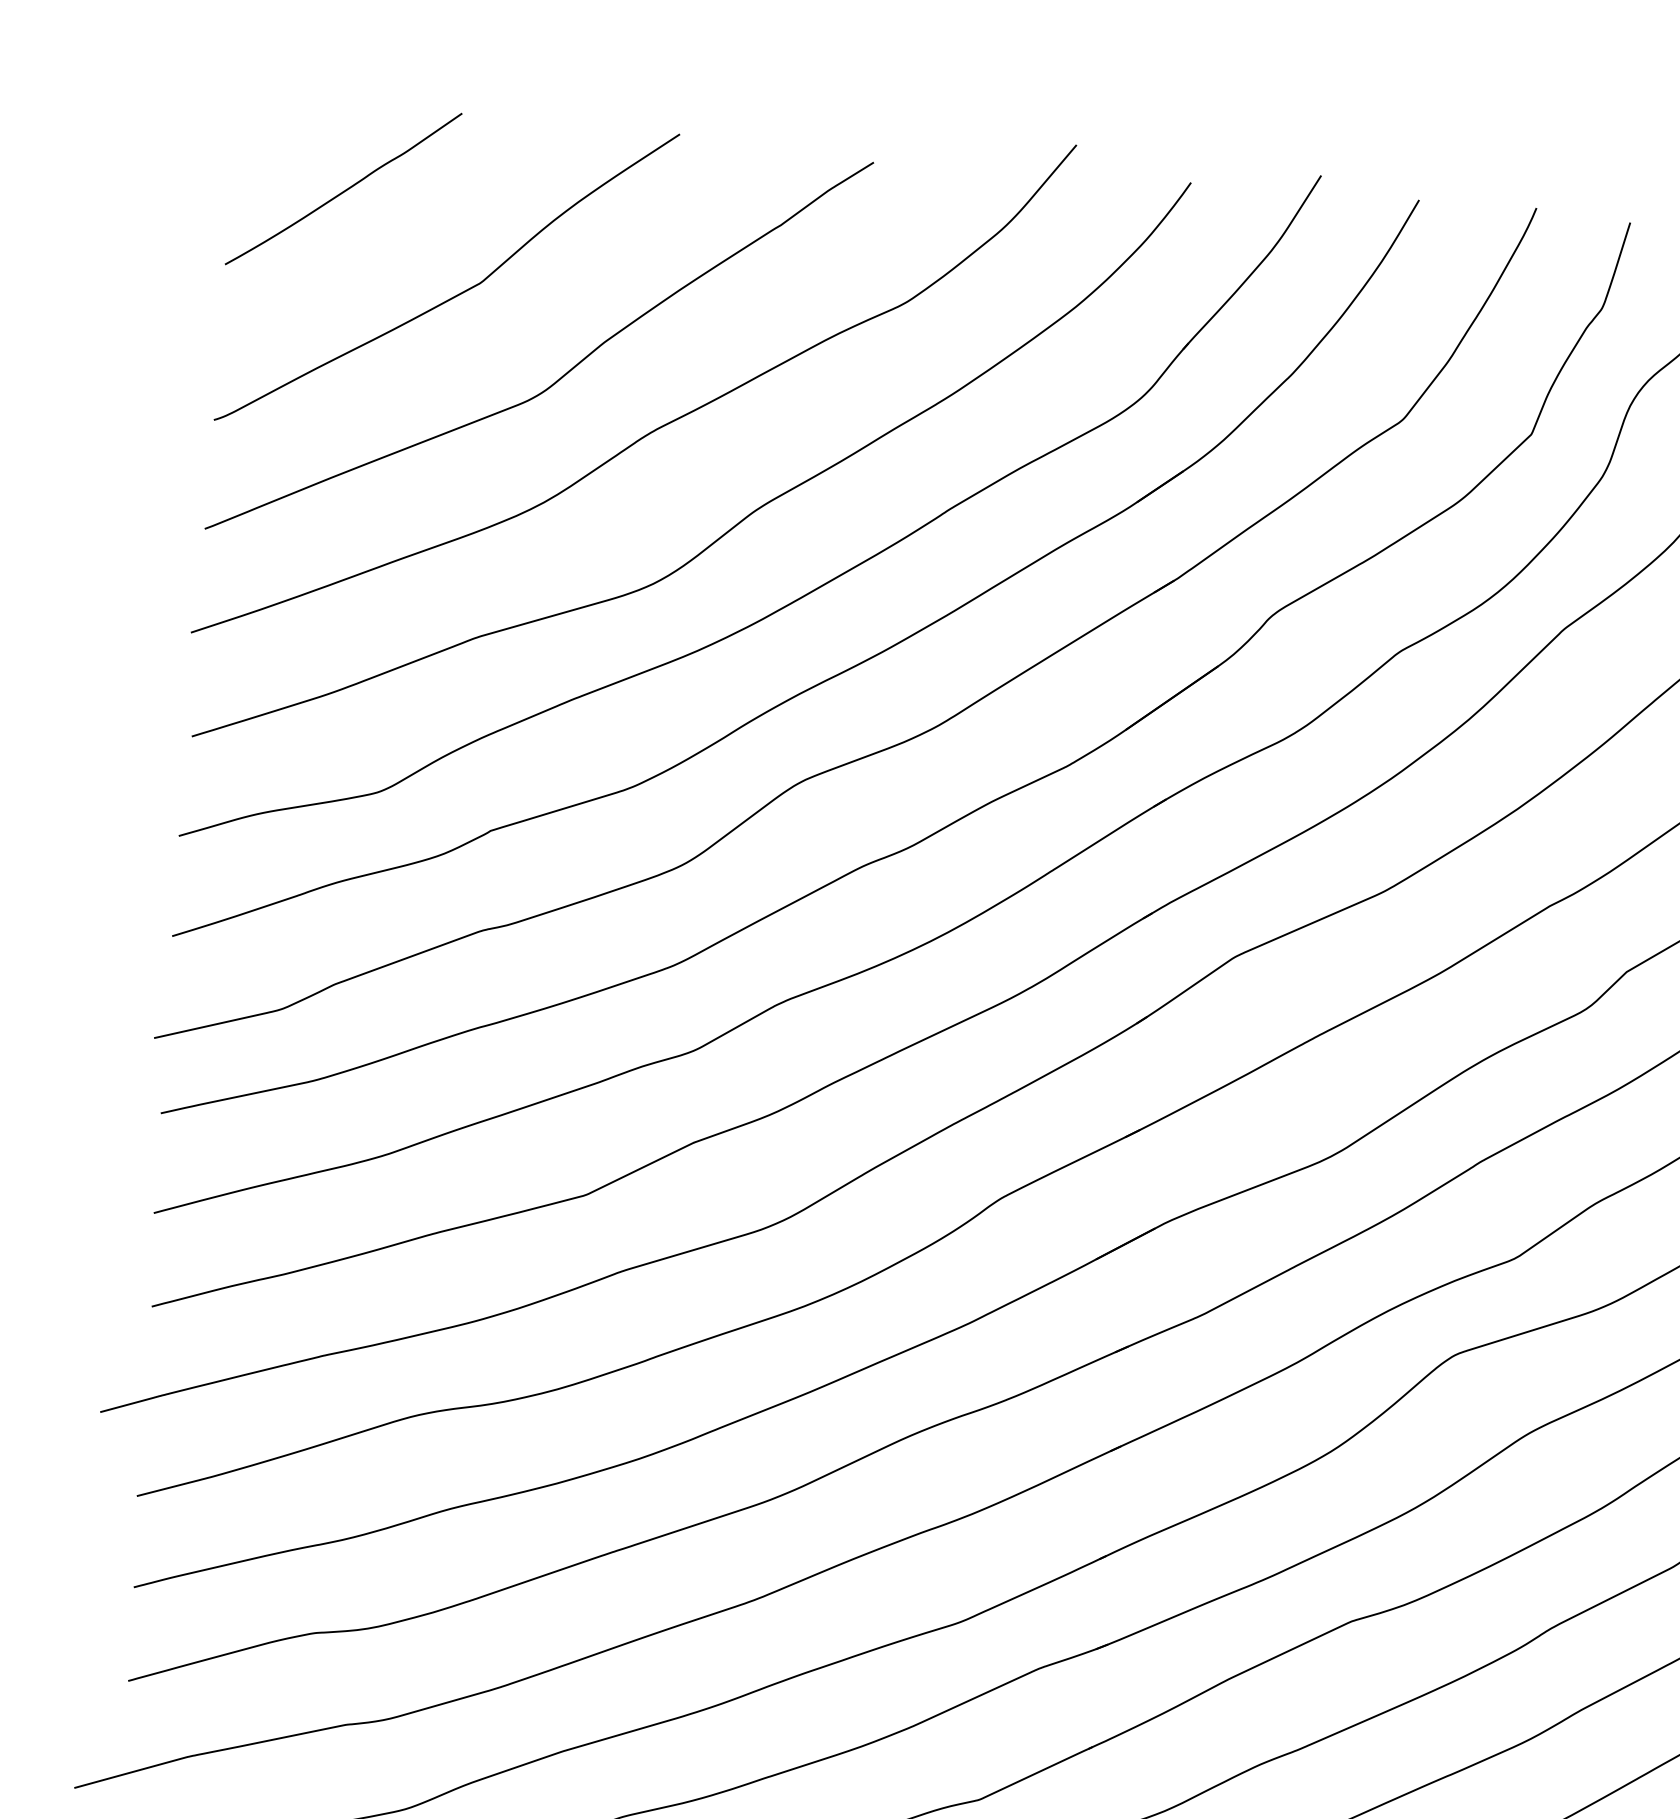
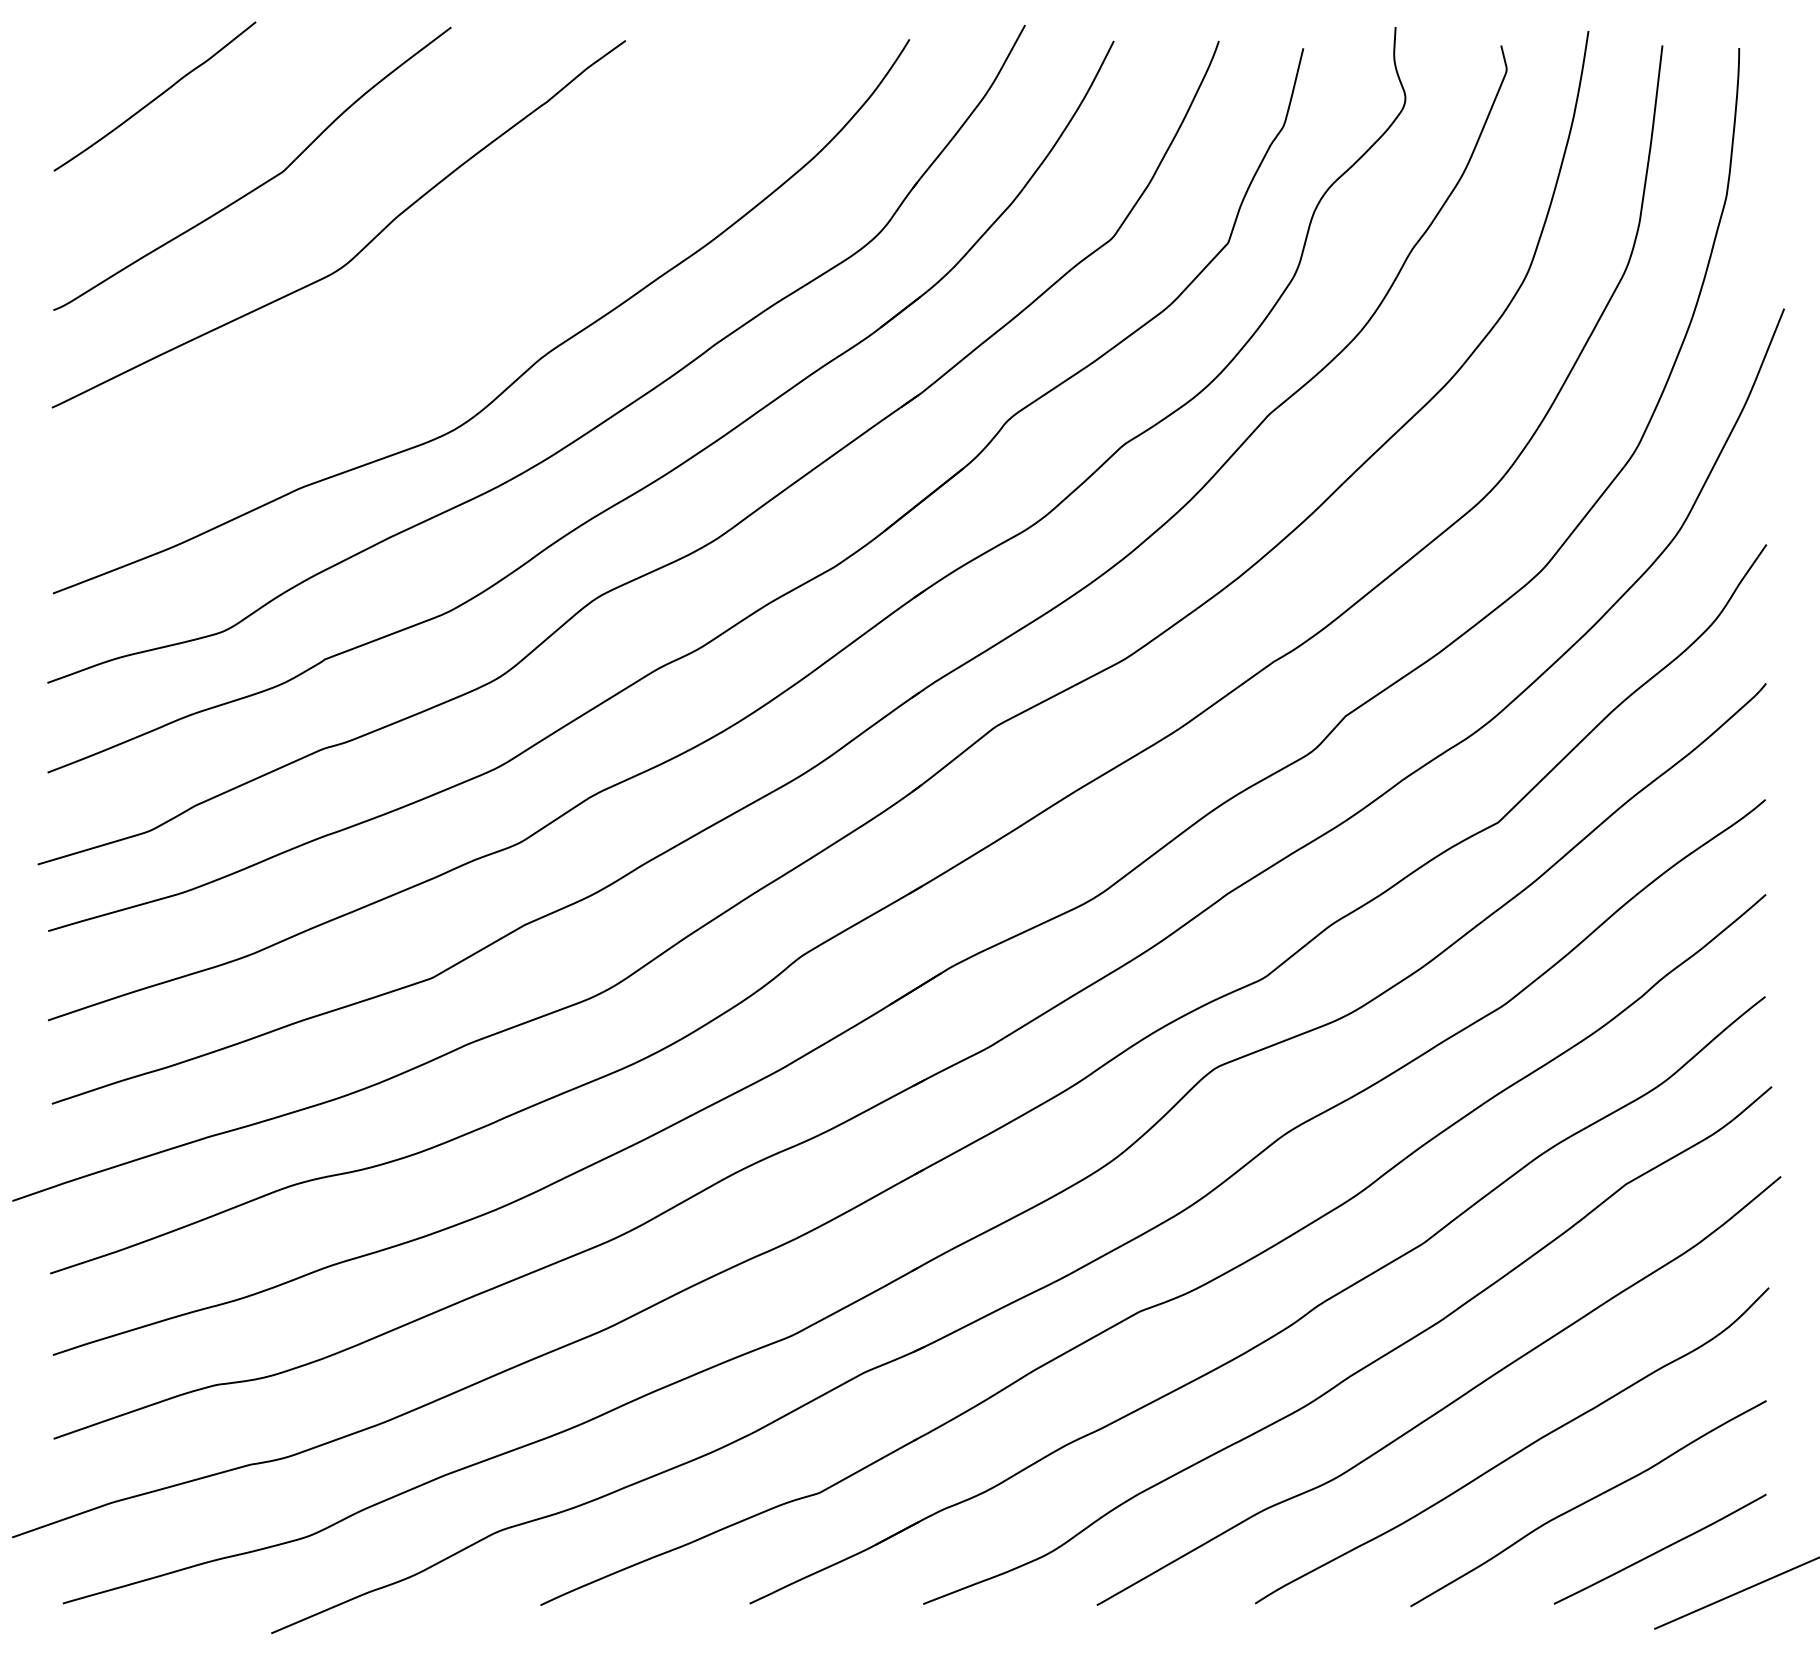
curve: (654, 429) -> (446, 291), removed

